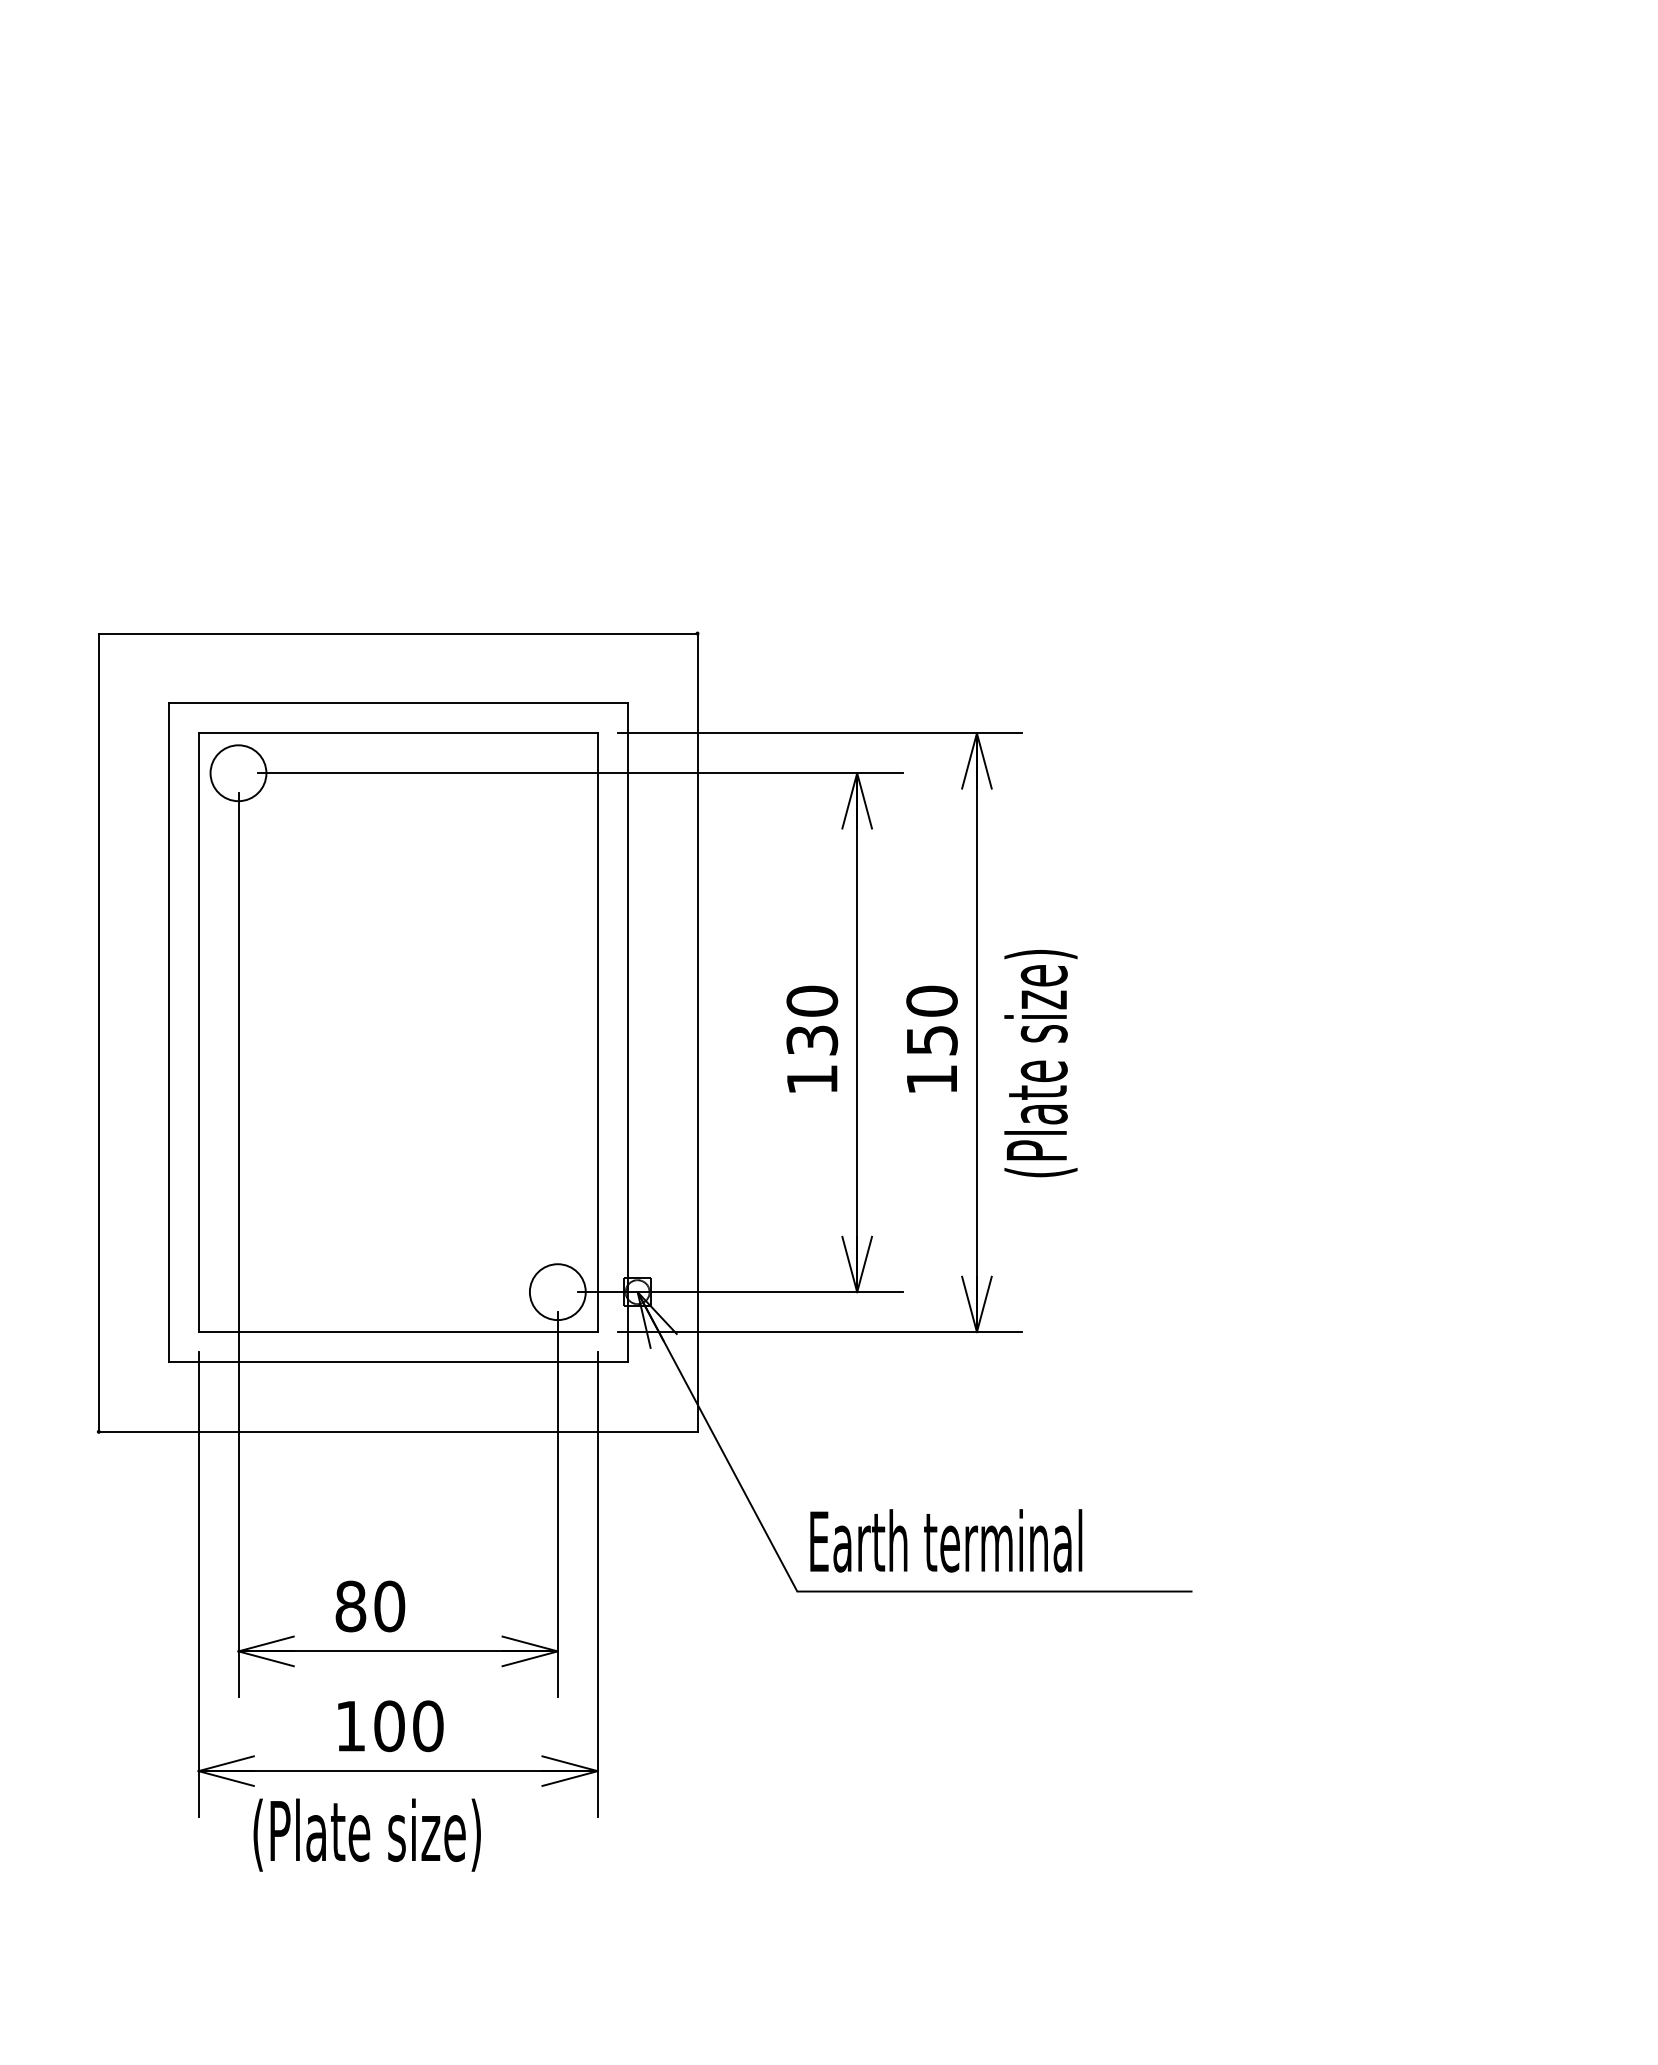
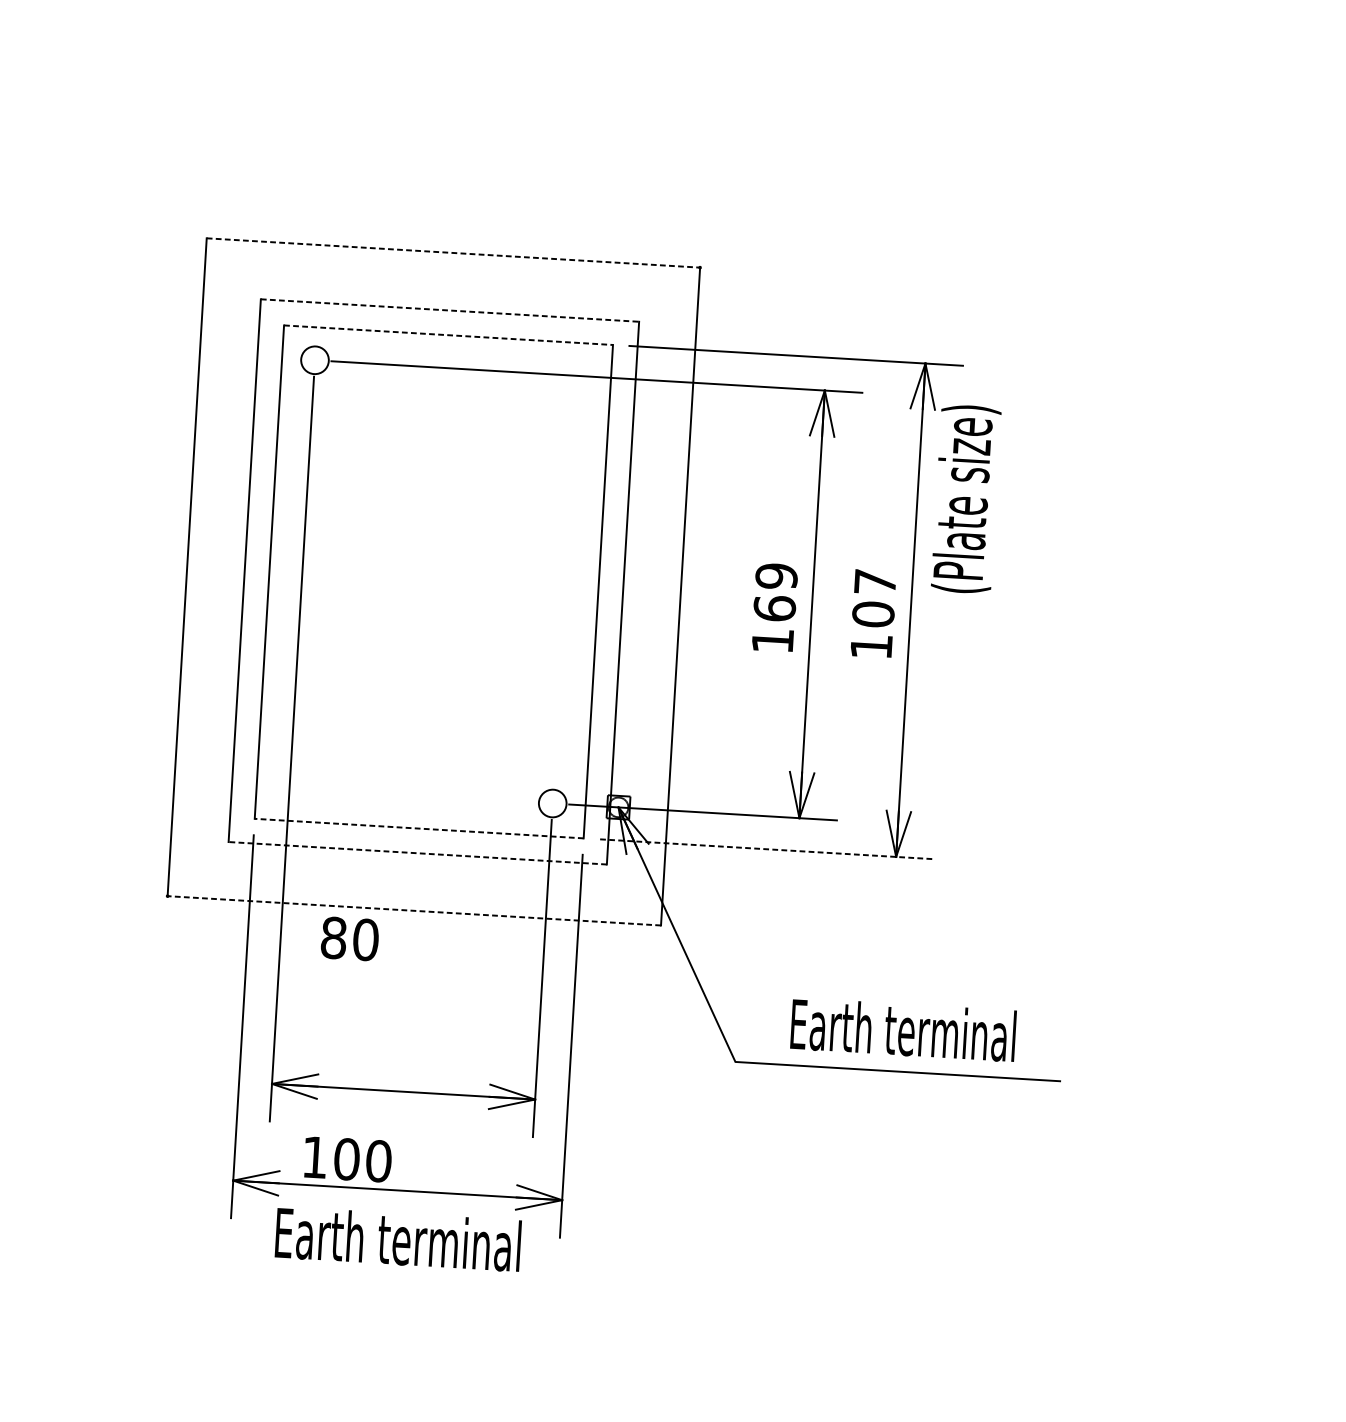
line: (398, 633) -> (453, 252), solid -> dashed
line: (398, 703) -> (450, 310), solid -> dashed
line: (398, 733) -> (448, 335), solid -> dashed
circle: (238, 773) -> (314, 360), size x0.6
text: (812, 1020) -> (775, 592), 130 -> 169
text: (931, 1020) -> (873, 597), 150 -> 107
text: (1040, 1063) -> (965, 499), moved
circle: (557, 1292) -> (552, 803), size x0.6
line: (398, 1332) -> (419, 828), solid -> dashed
line: (820, 1332) -> (767, 849), solid -> dashed
line: (398, 1362) -> (418, 853), solid -> dashed
line: (397, 1431) -> (413, 910), solid -> dashed
text: (946, 1540) -> (903, 1029), moved
text: (370, 1606) -> (350, 938), moved
text: (390, 1726) -> (347, 1159), moved
text: (401, 1834) -> (397, 1242), (Plate size) -> Earth terminal

